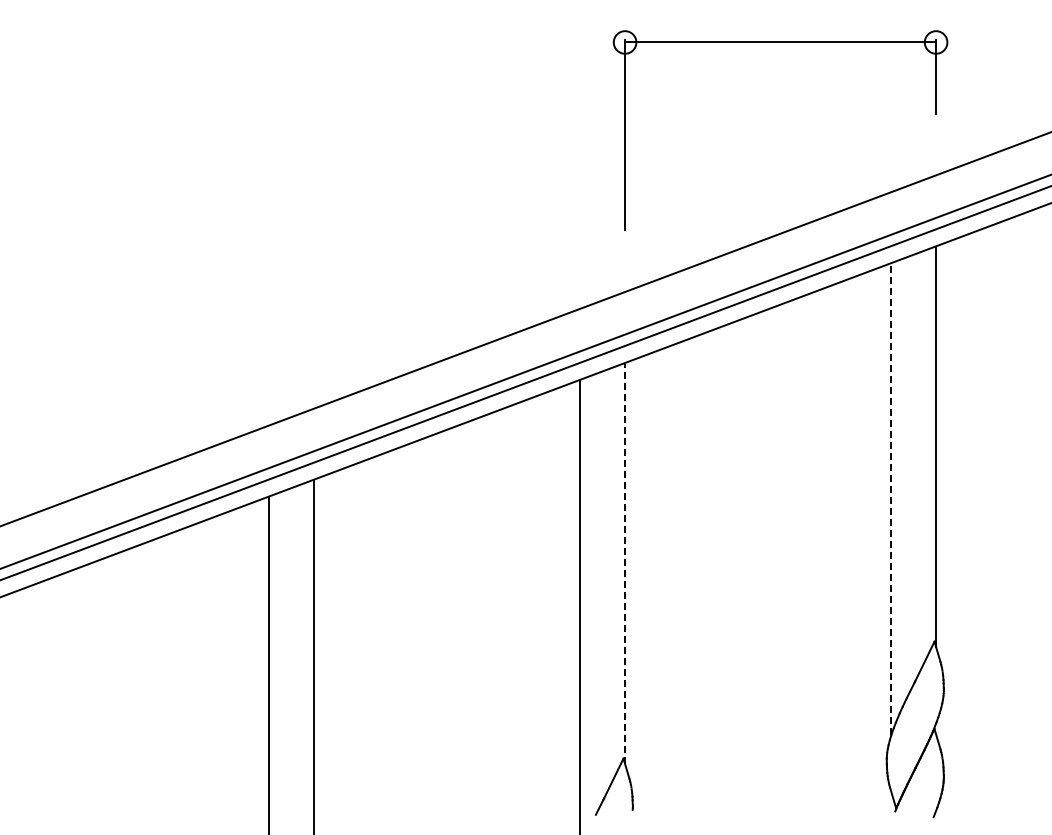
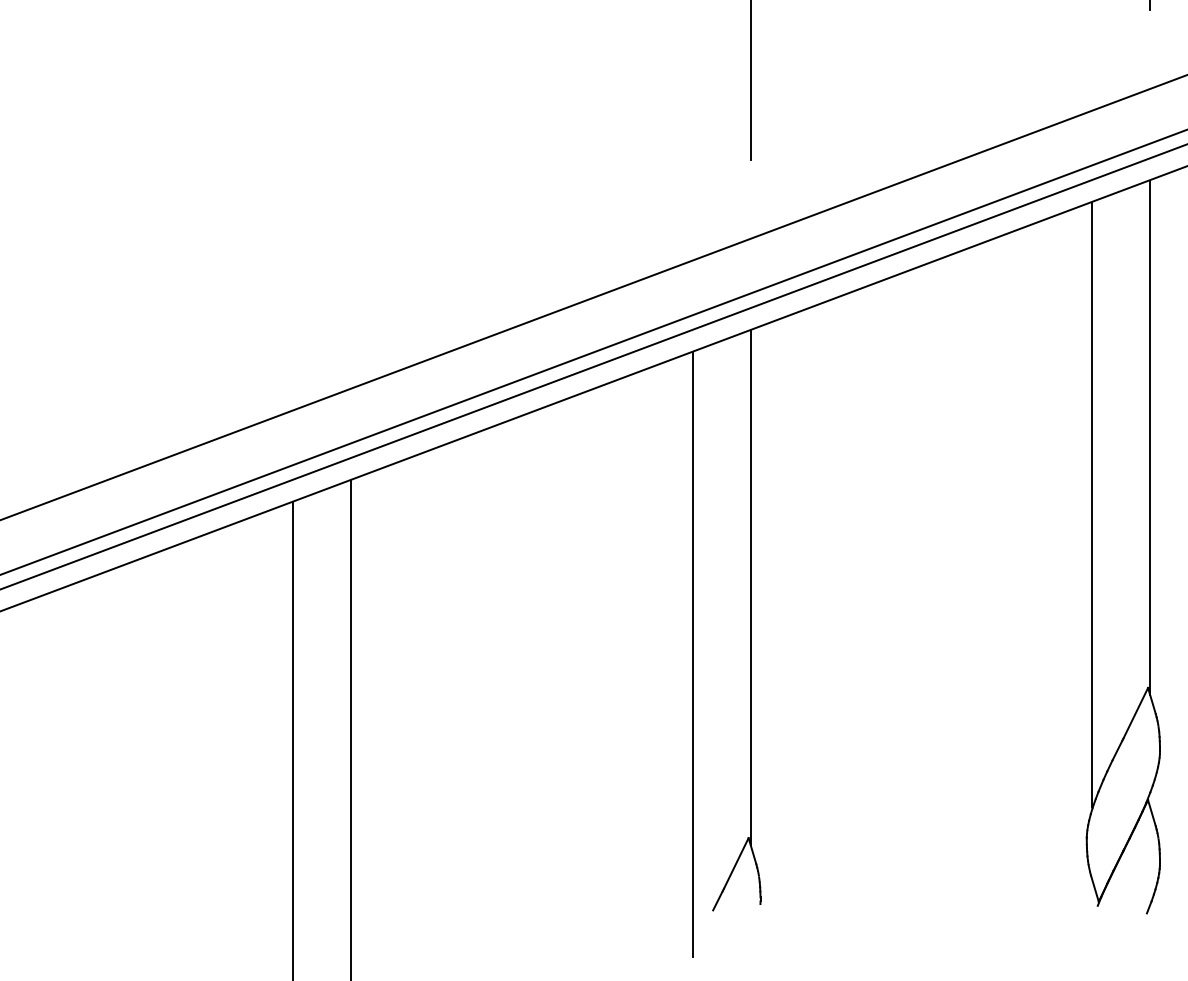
line: (890, 498) -> (1091, 504), dashed -> solid
line: (625, 563) -> (751, 587), dashed -> solid

